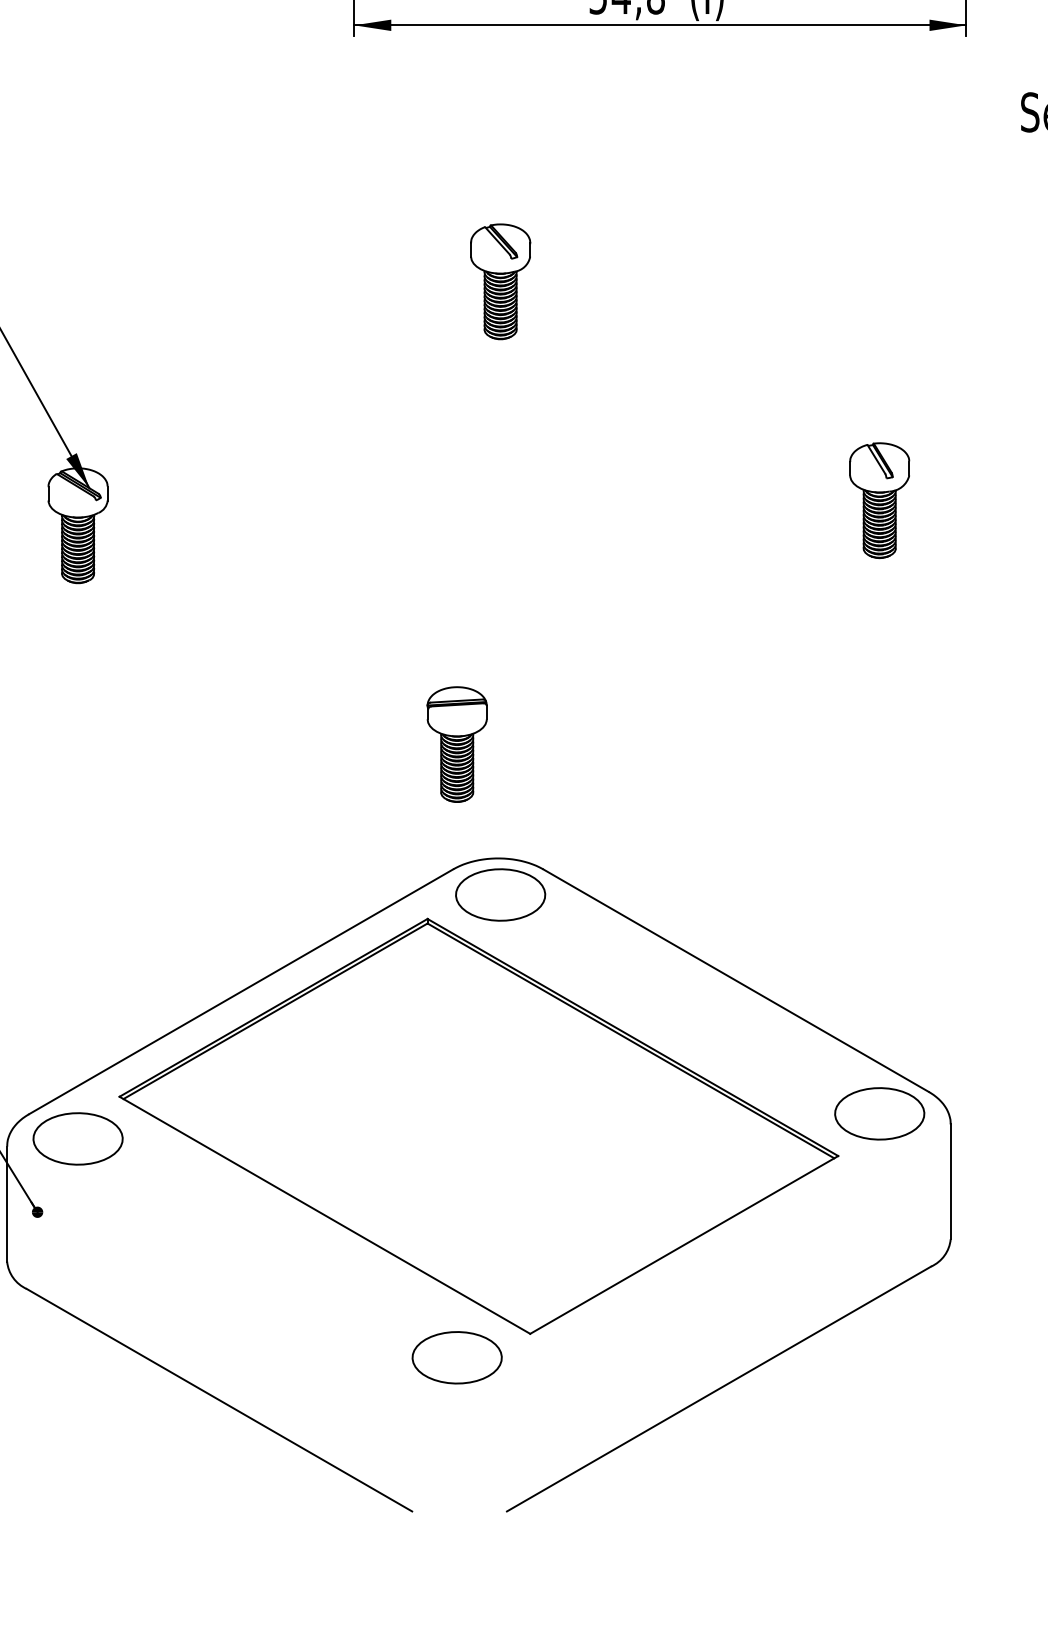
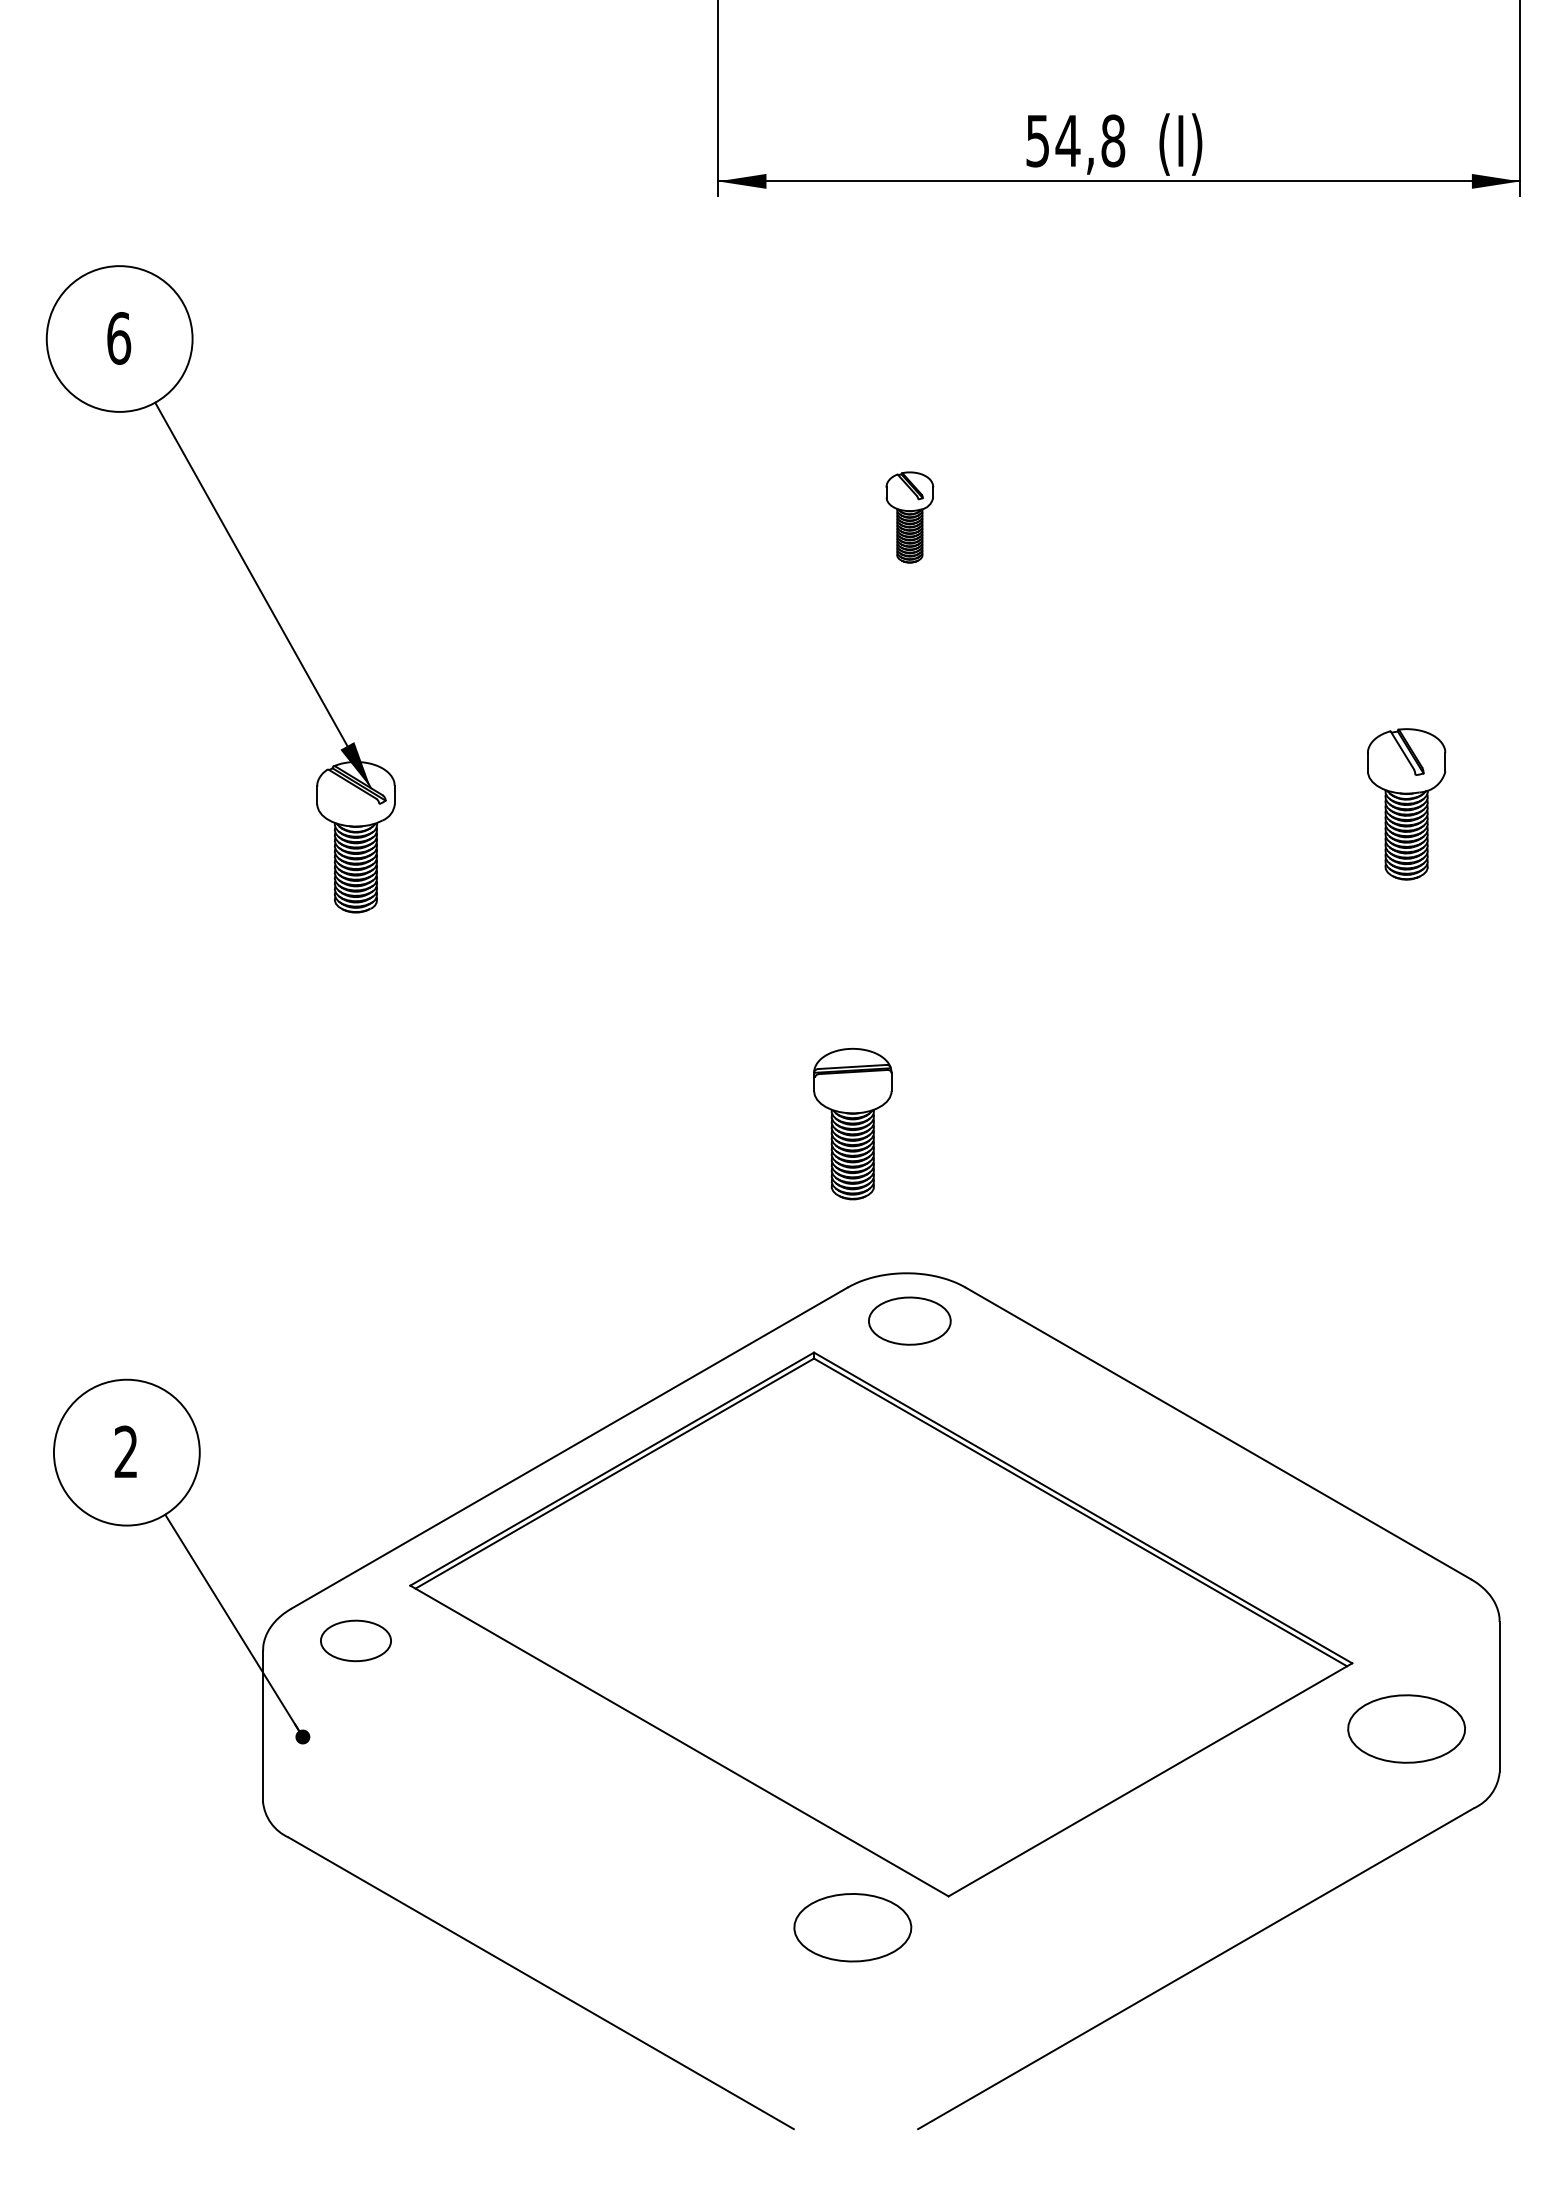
part: (500, 281) -> (909, 517), size x0.6
part: (500, 894) -> (909, 1320), size x0.7
part: (879, 1113) -> (1406, 1728), moved
part: (77, 1138) -> (355, 1640), size x0.6

